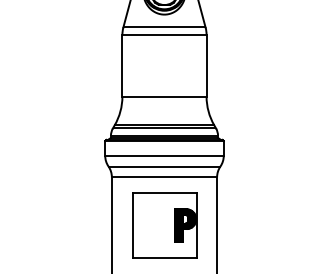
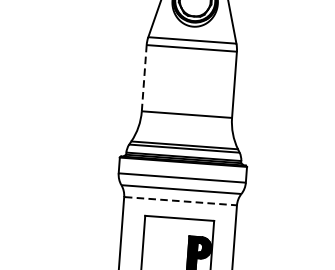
line: (122, 65) -> (144, 77), solid -> dashed
line: (164, 177) -> (180, 201), solid -> dashed

